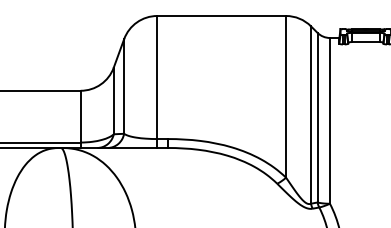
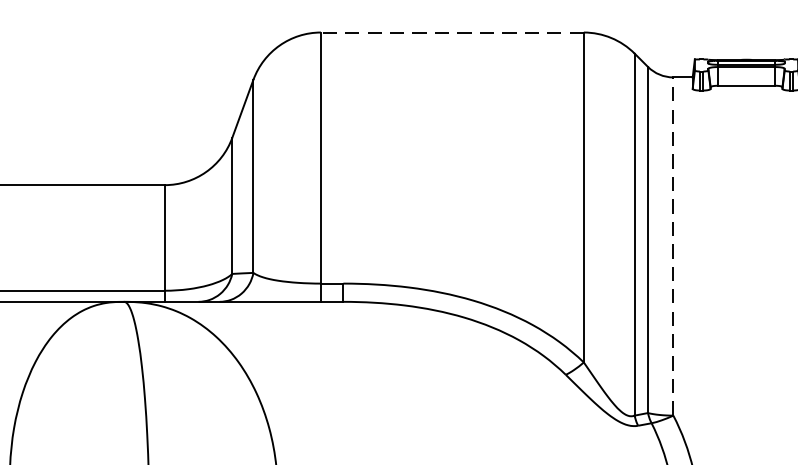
line: (221, 16) -> (452, 33), solid -> dashed
line: (329, 120) -> (672, 245), solid -> dashed

